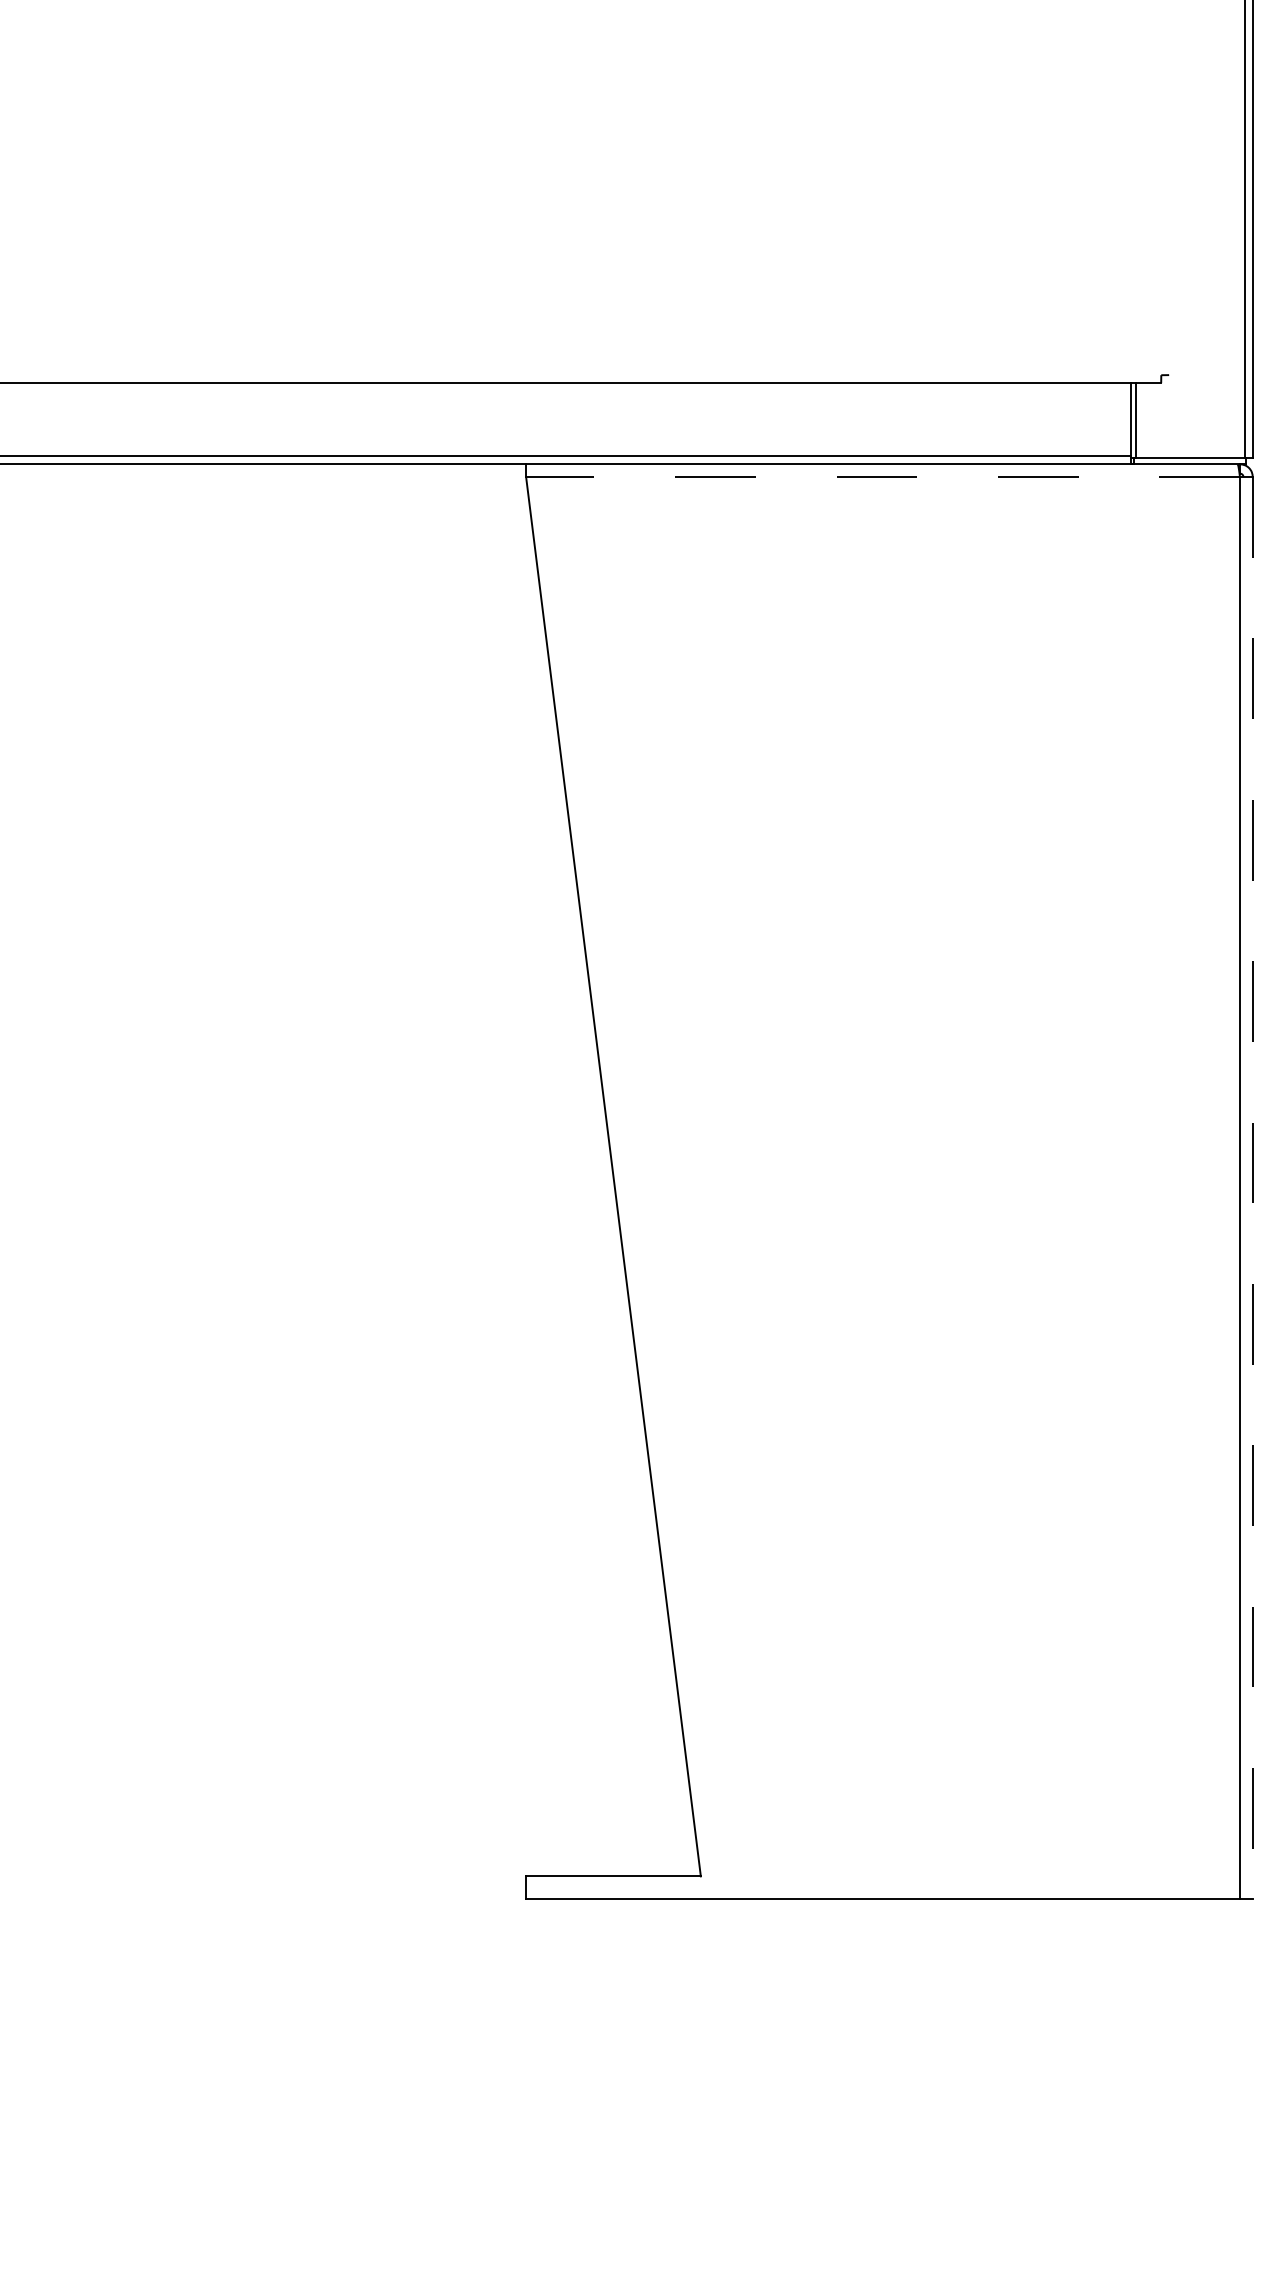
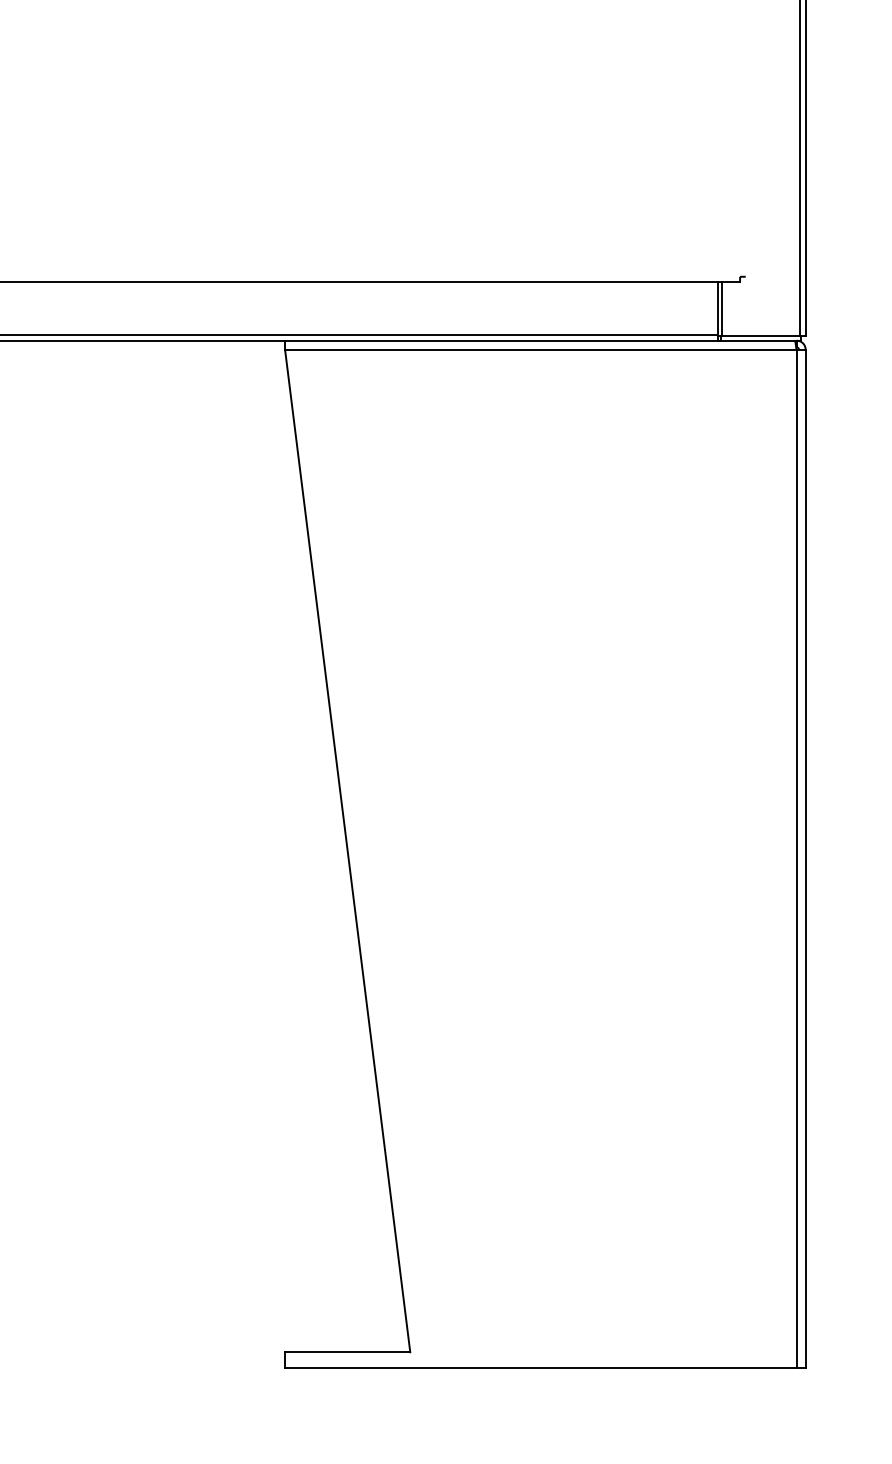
line: (883, 477) -> (541, 350), dashed -> solid
line: (1252, 1187) -> (805, 858), dashed -> solid

